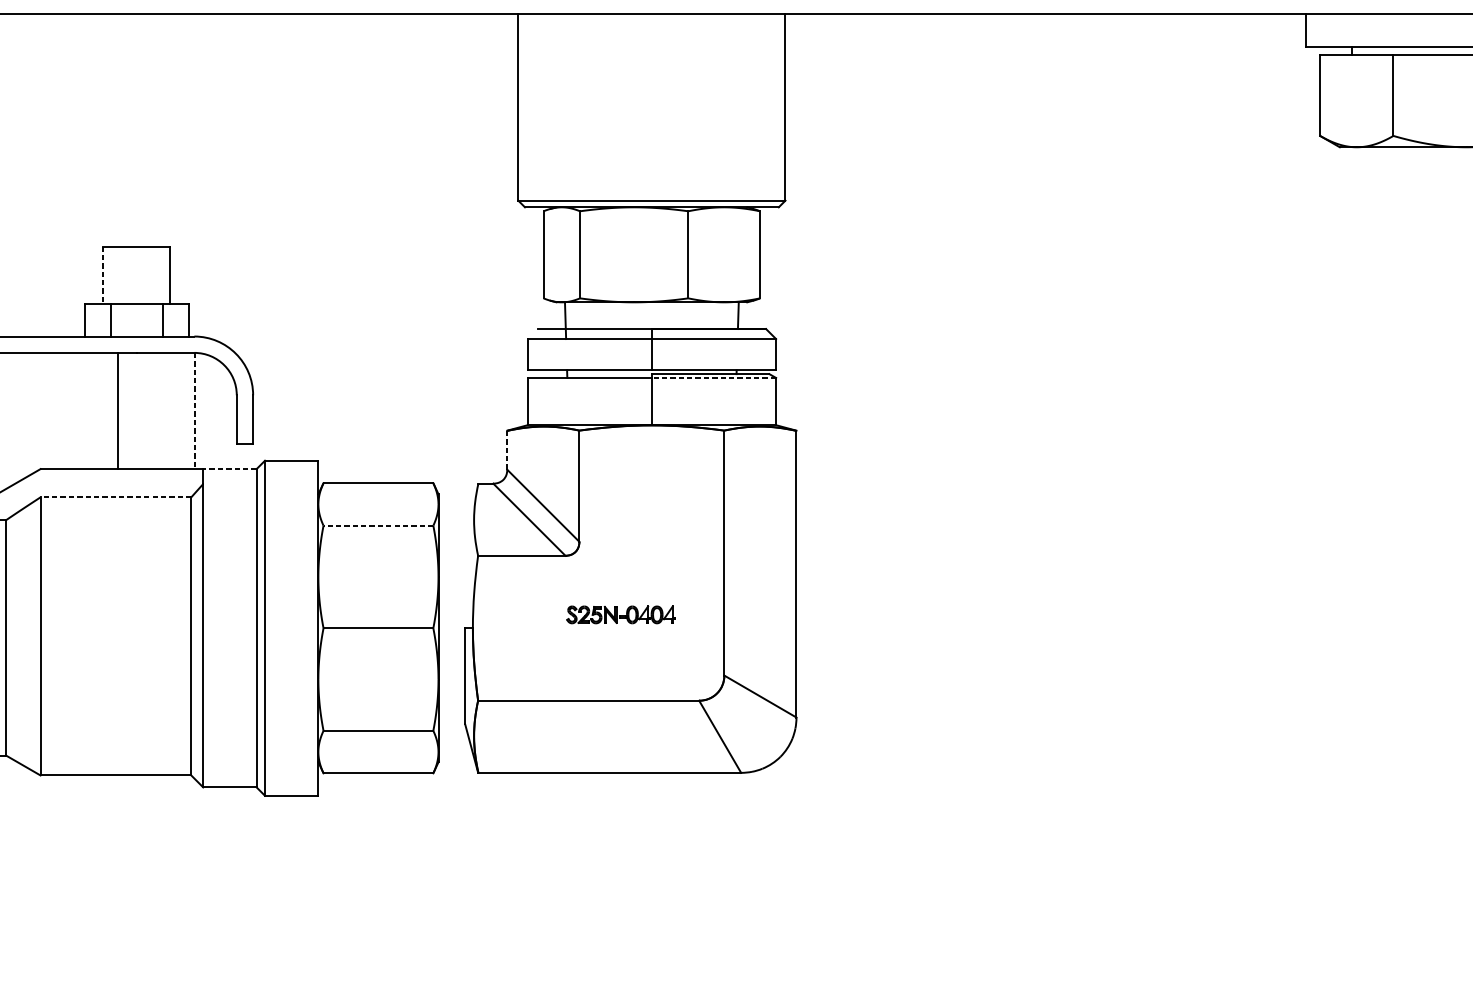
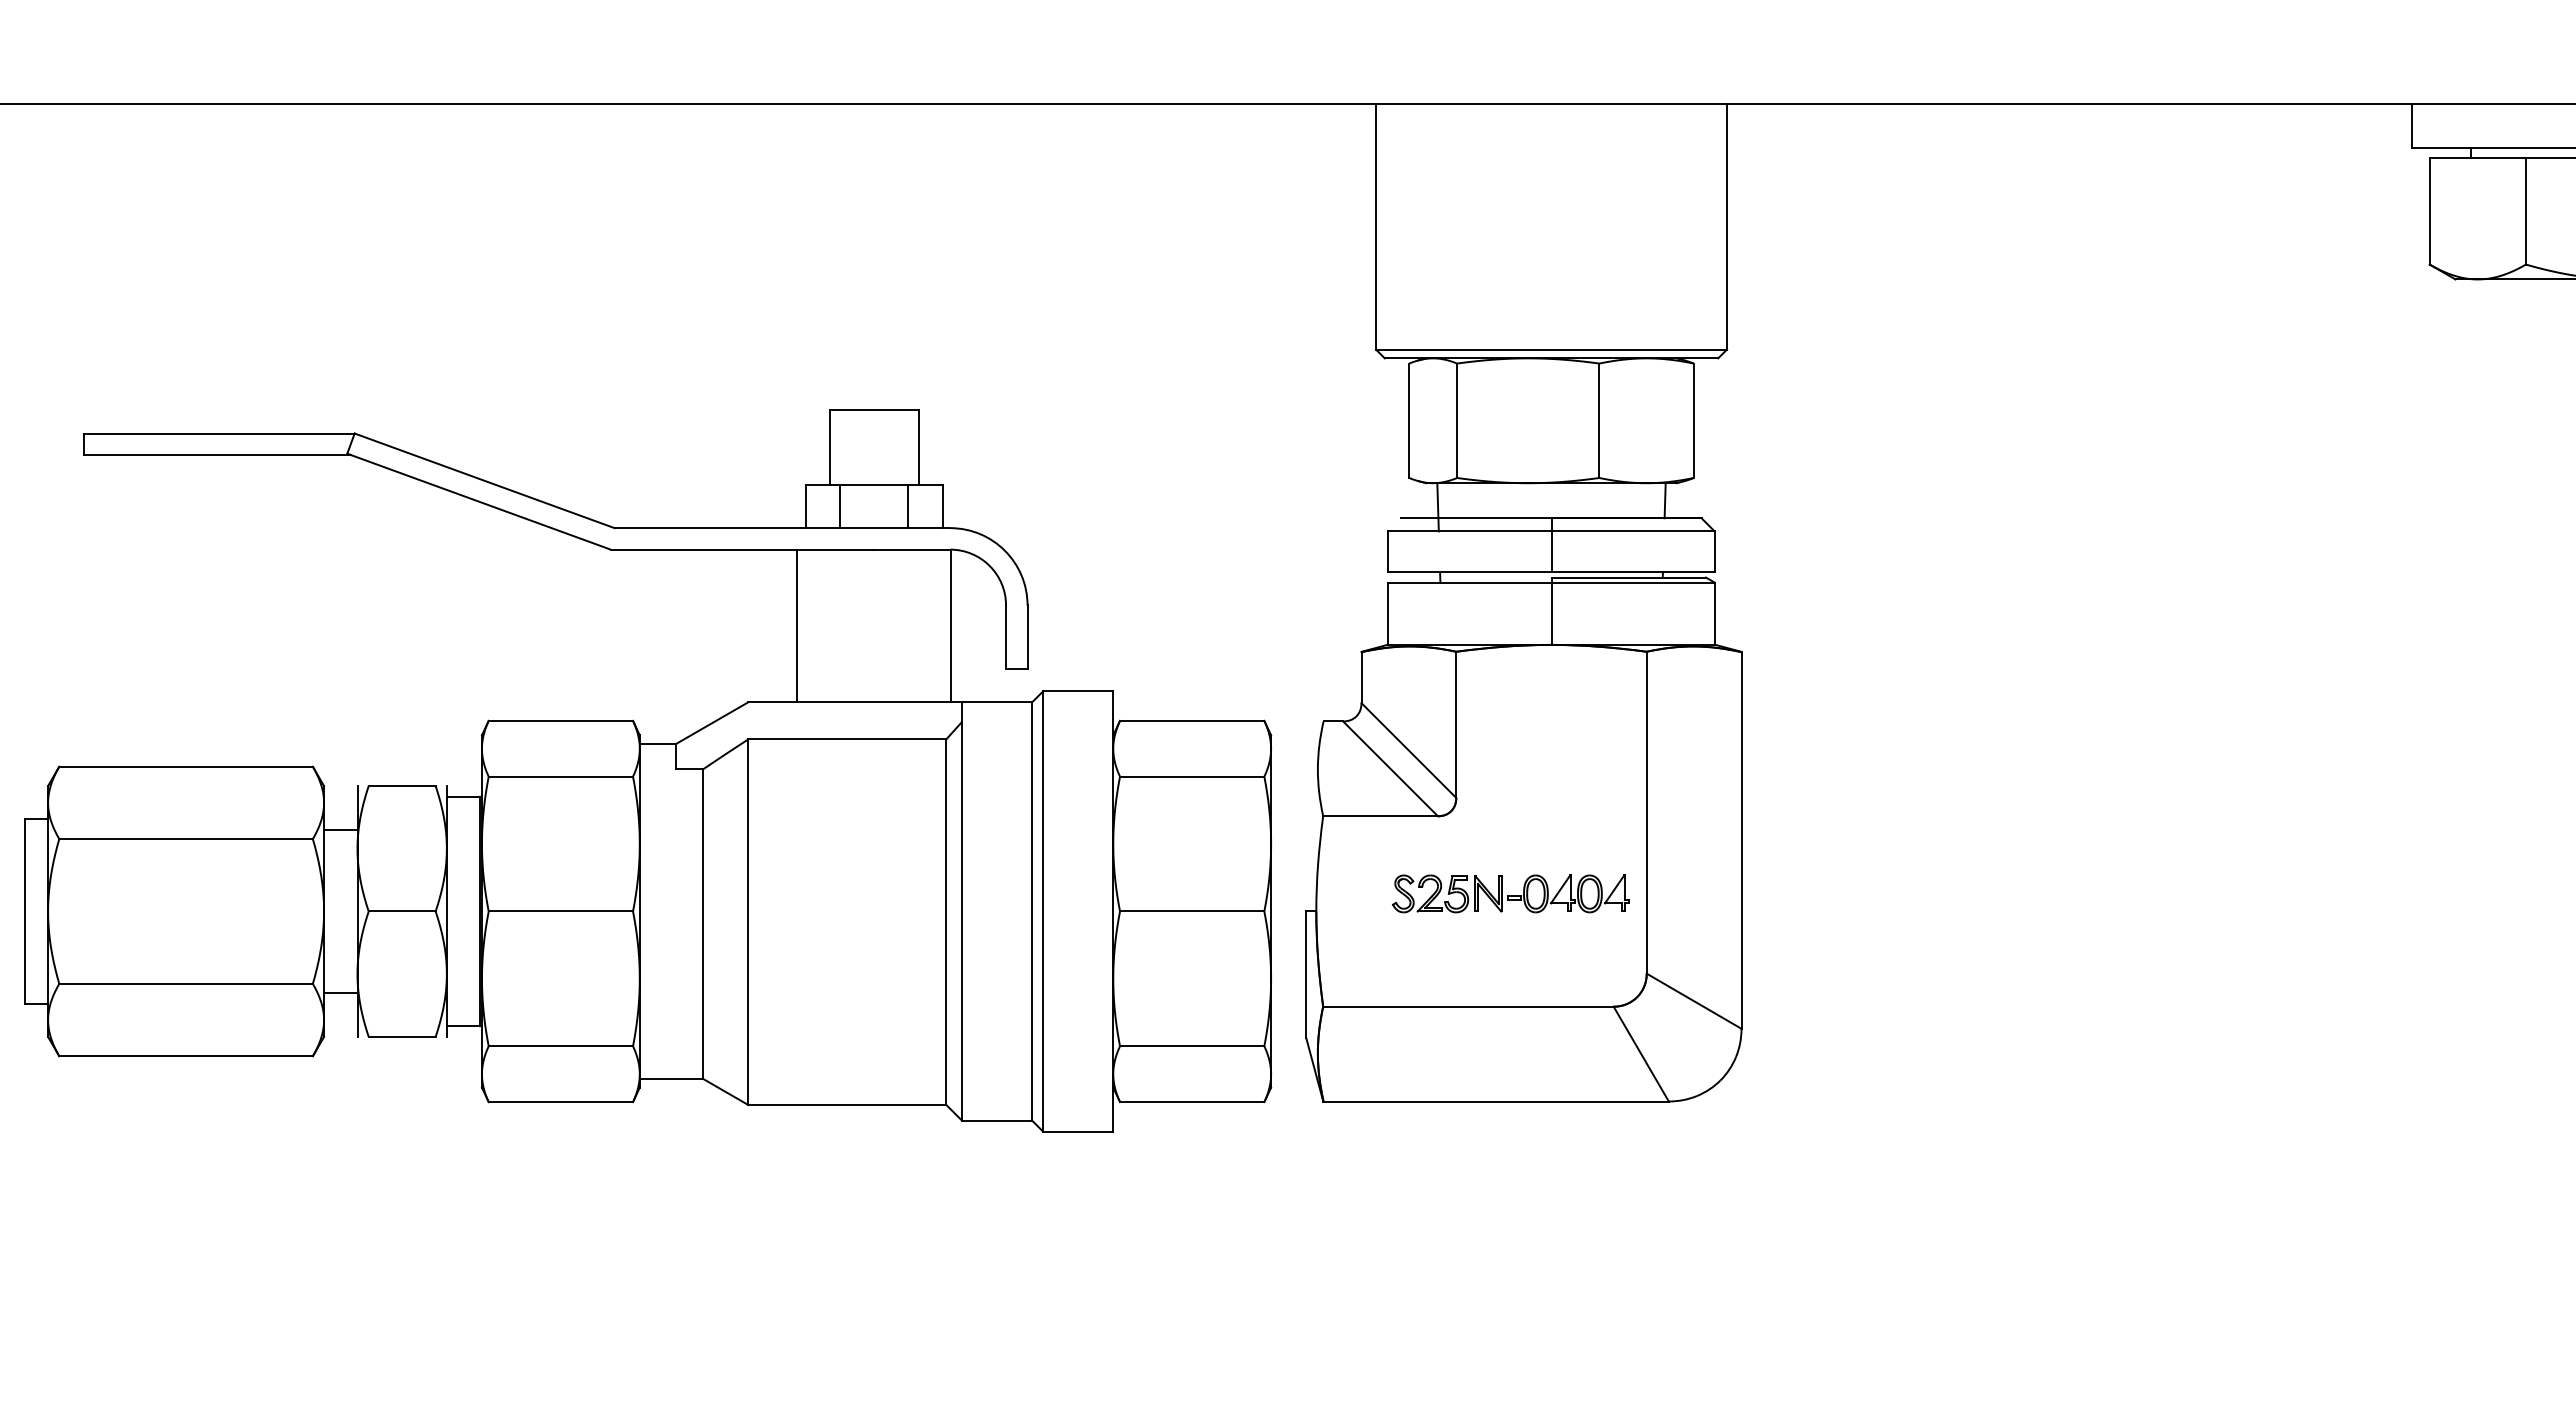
line: (102, 275) -> (829, 447), dashed -> solid
line: (714, 377) -> (1633, 582), dashed -> solid
line: (118, 410) -> (797, 625), moved
line: (195, 411) -> (951, 626), dashed -> solid
line: (507, 450) -> (1361, 677), dashed -> solid
line: (229, 469) -> (996, 702), dashed -> solid
line: (115, 497) -> (846, 739), dashed -> solid
line: (377, 525) -> (1191, 776), dashed -> solid
part: (620, 614) -> (1510, 893), size x1.67

